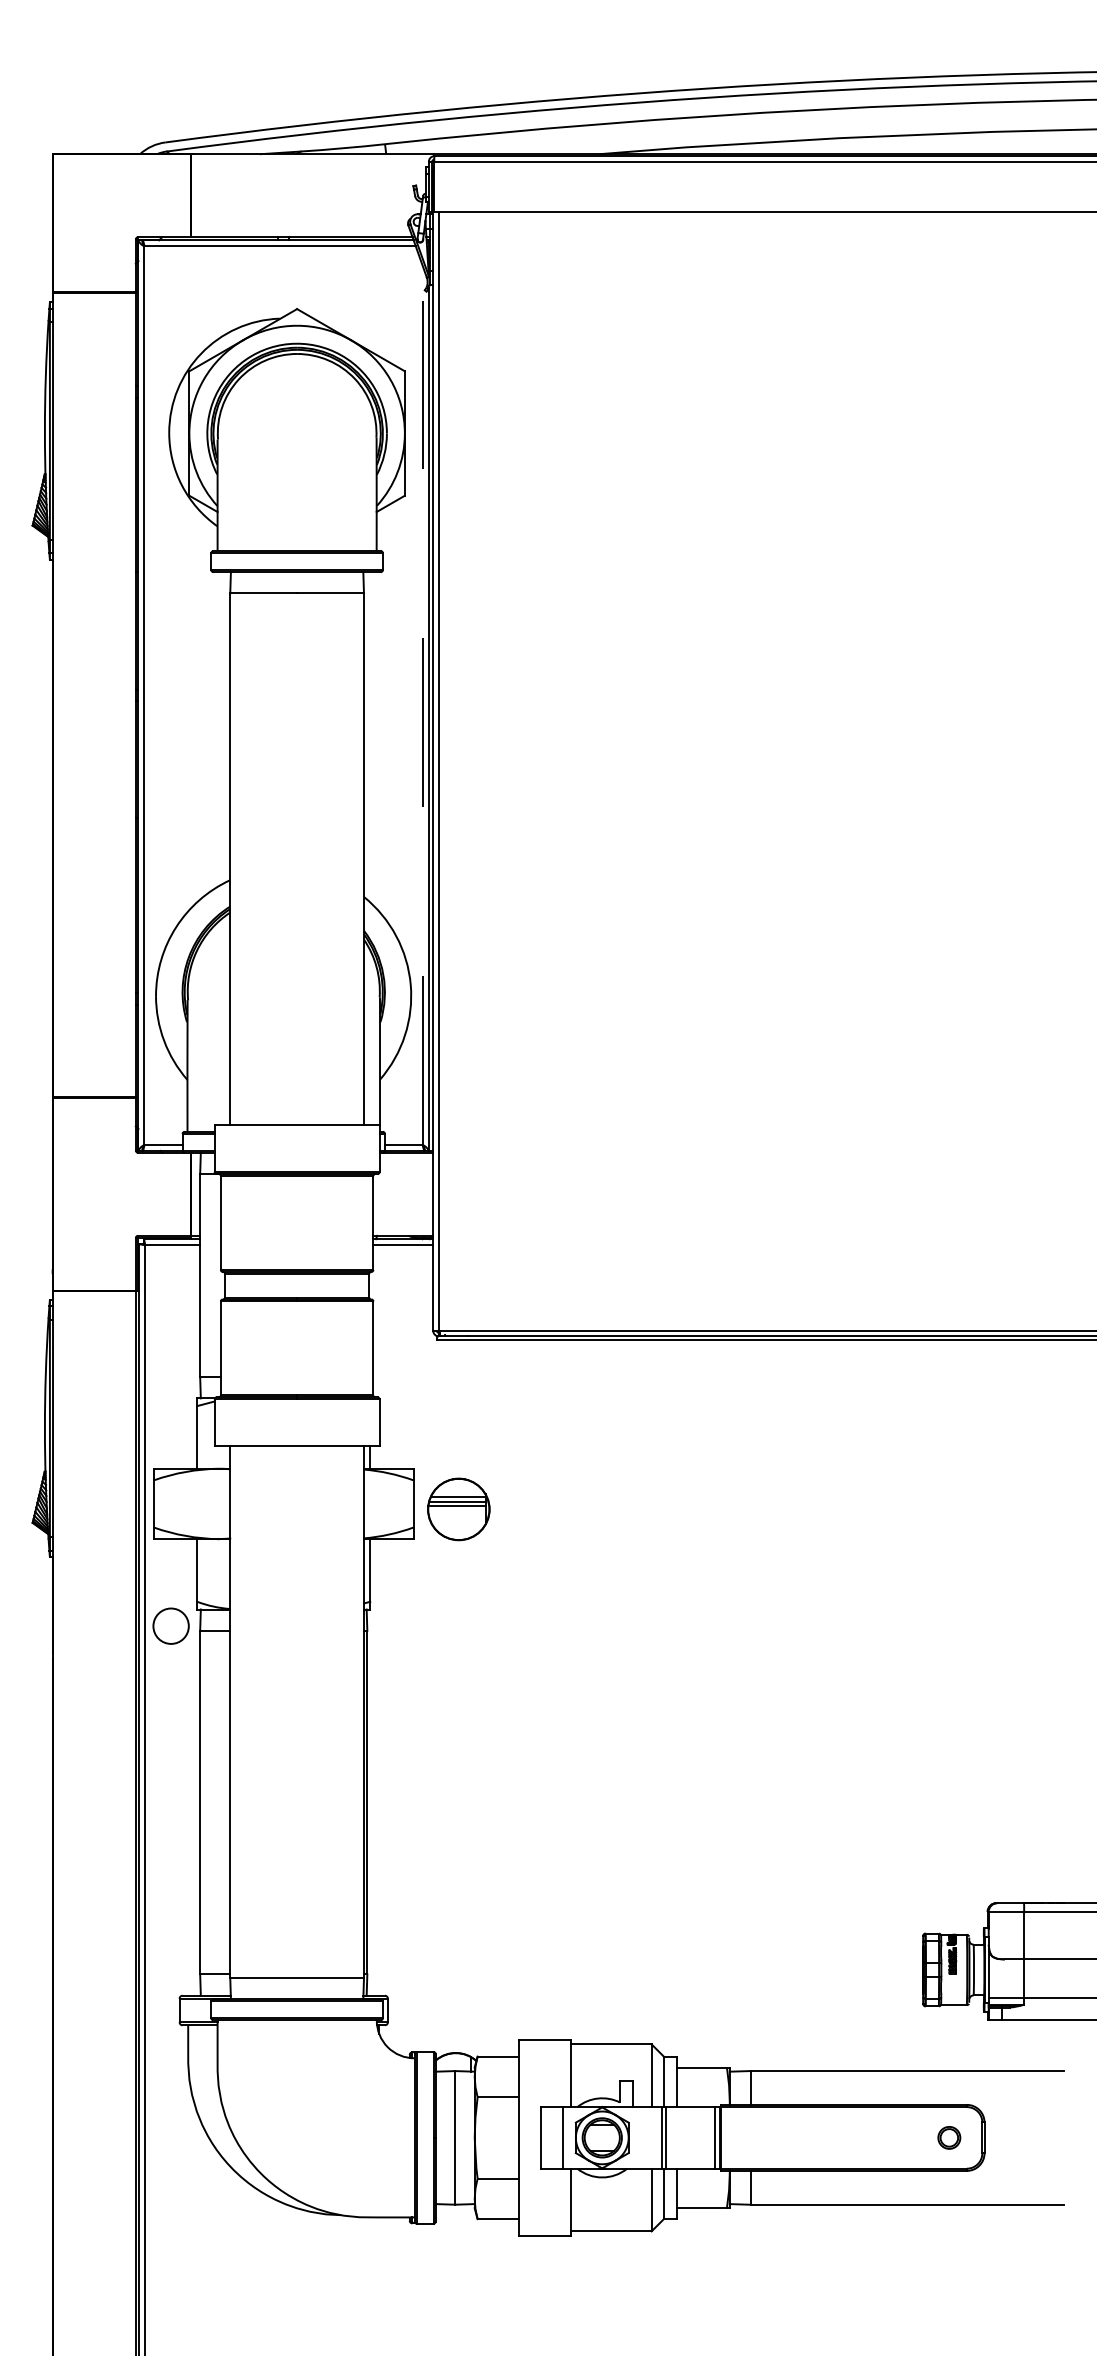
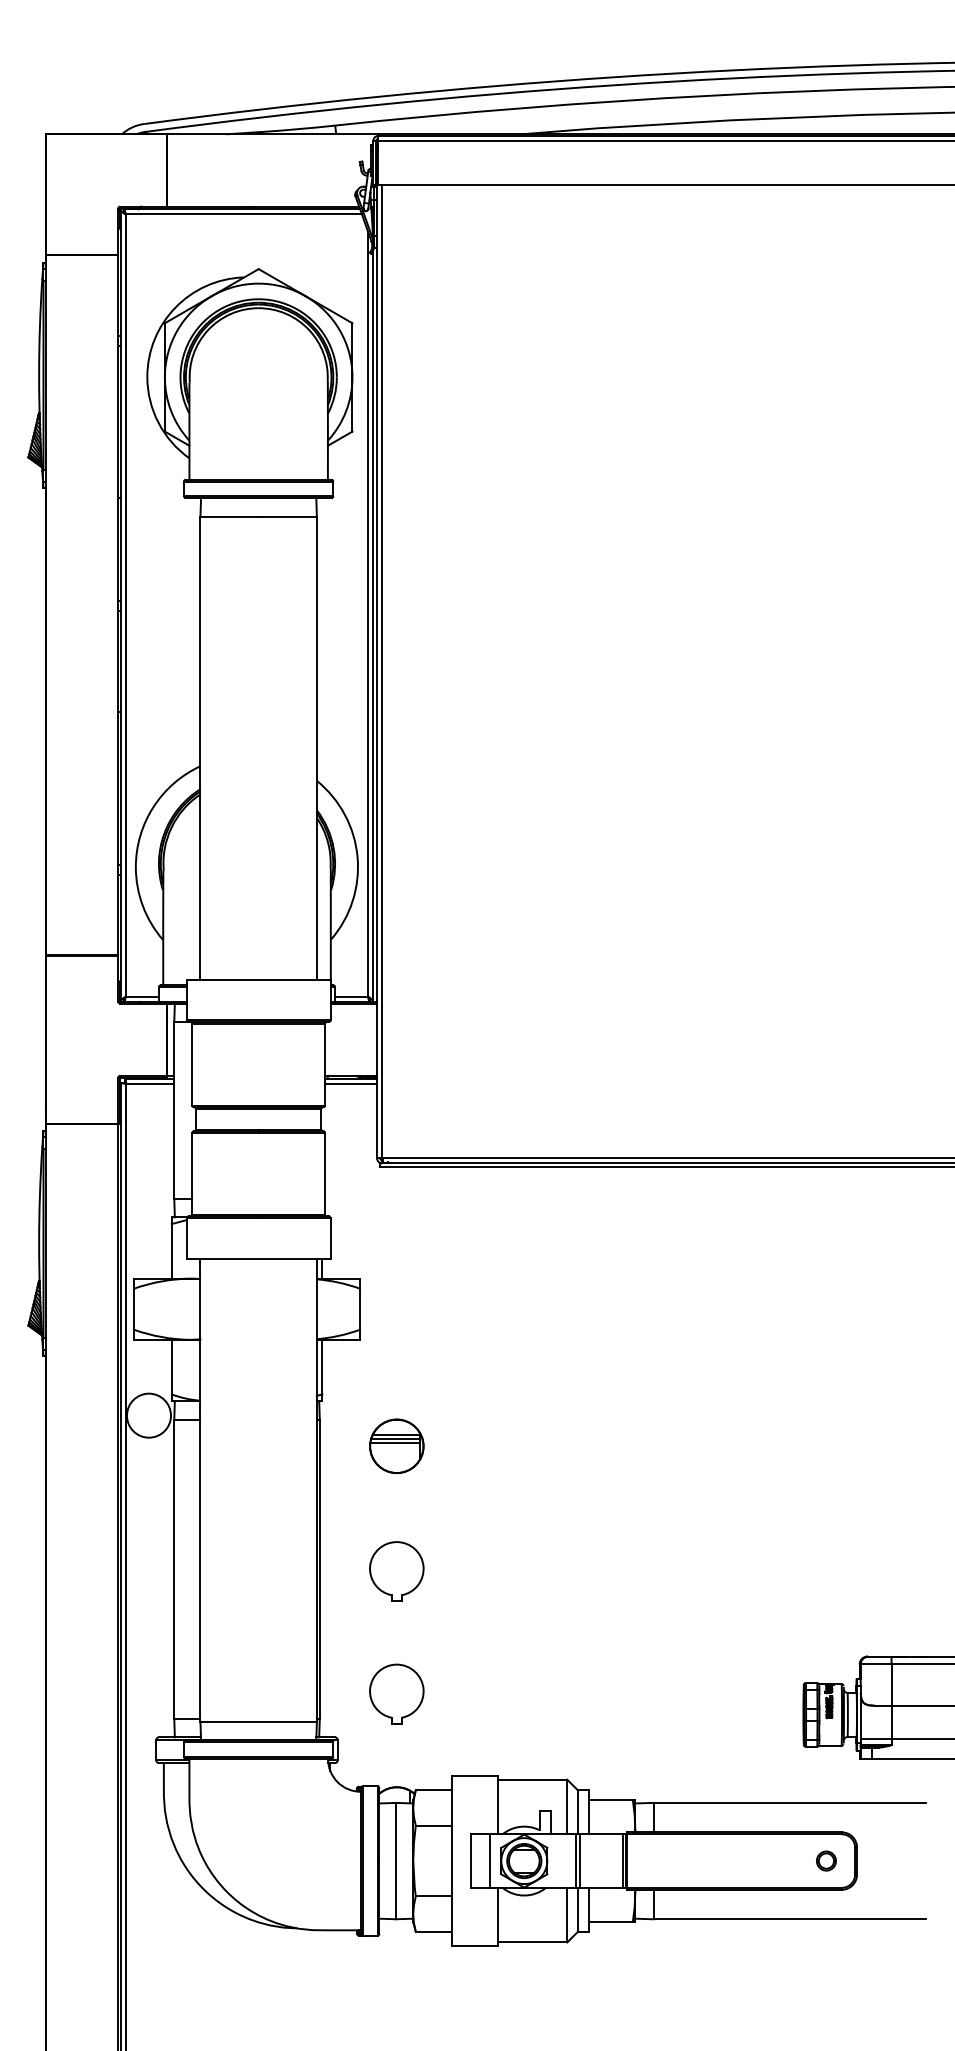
line: (422, 705) -> (367, 614), dashed -> solid
part: (458, 1509) -> (396, 1446), moved
circle: (170, 1625) -> (148, 1415), size x1.43
part: (455, 1804) -> (396, 1570), added
part: (455, 1945) -> (396, 1693), added

